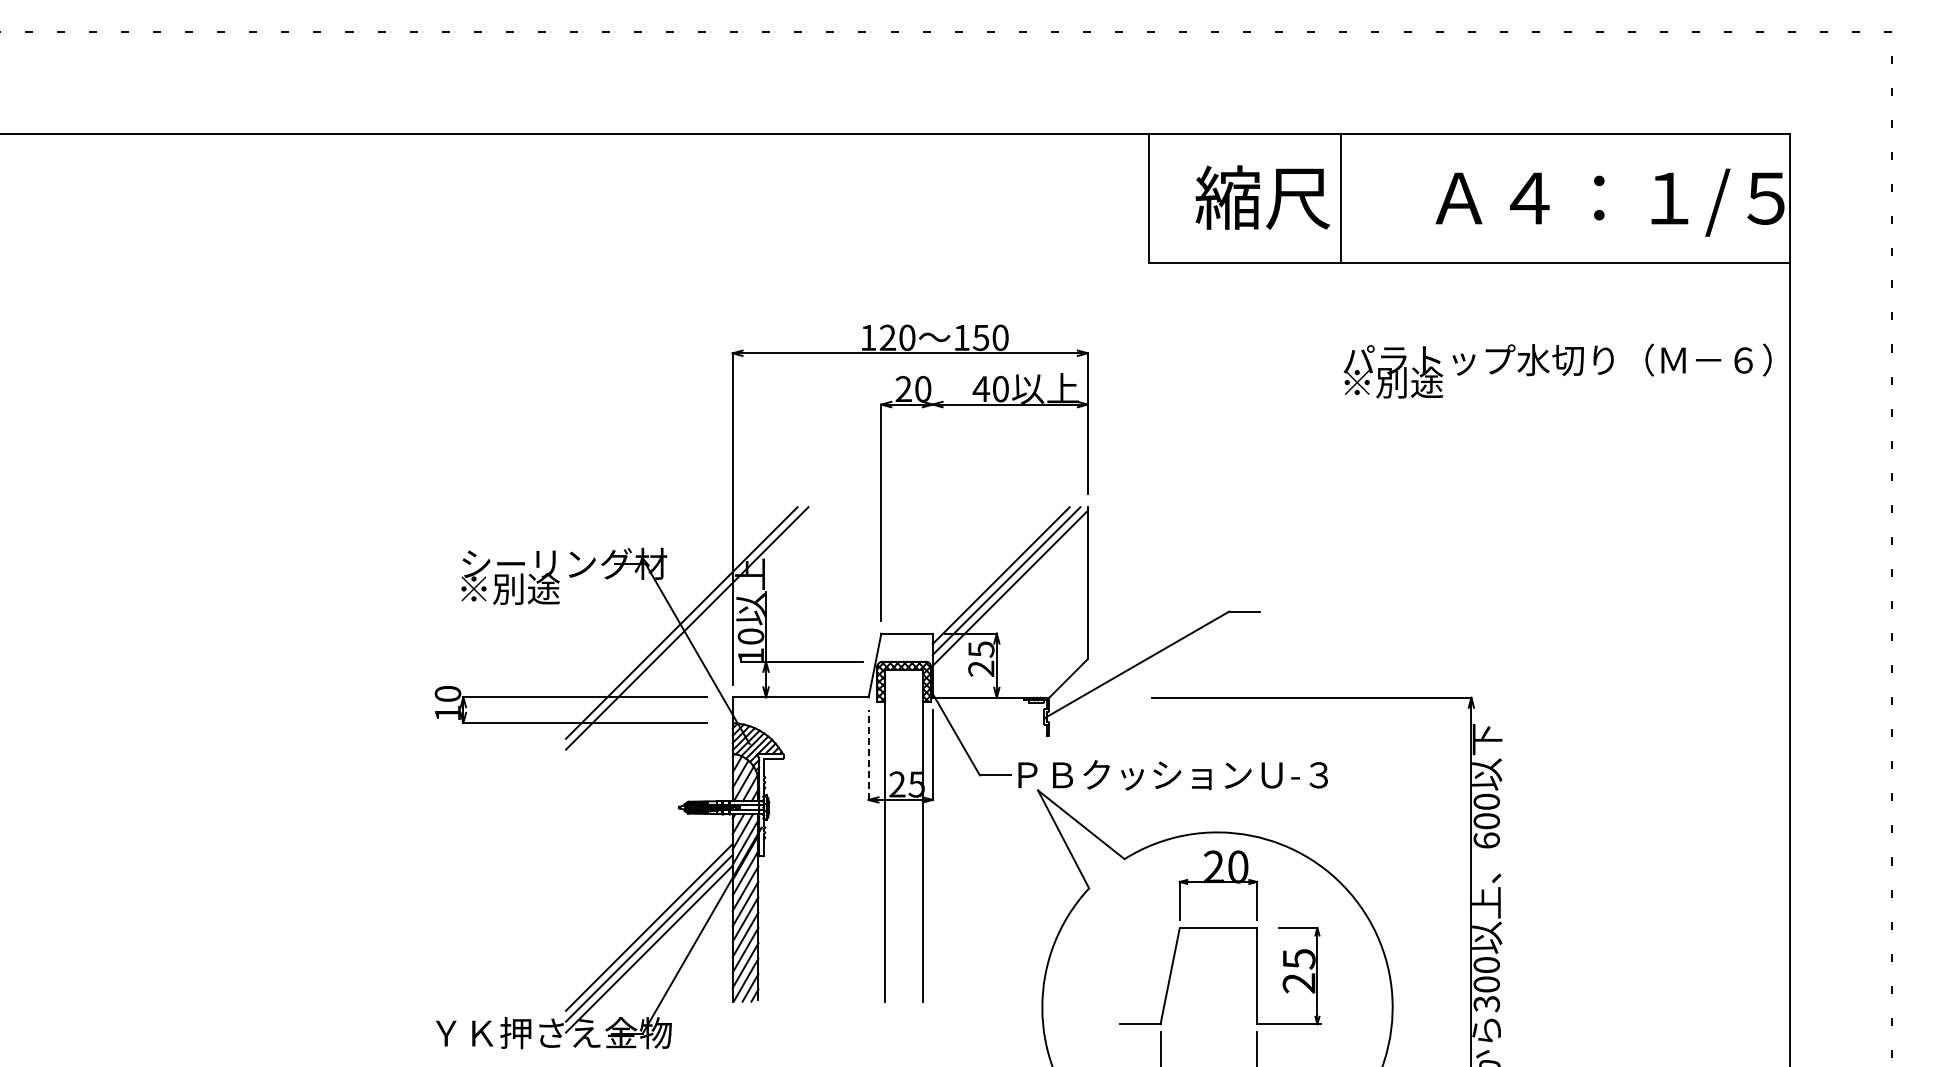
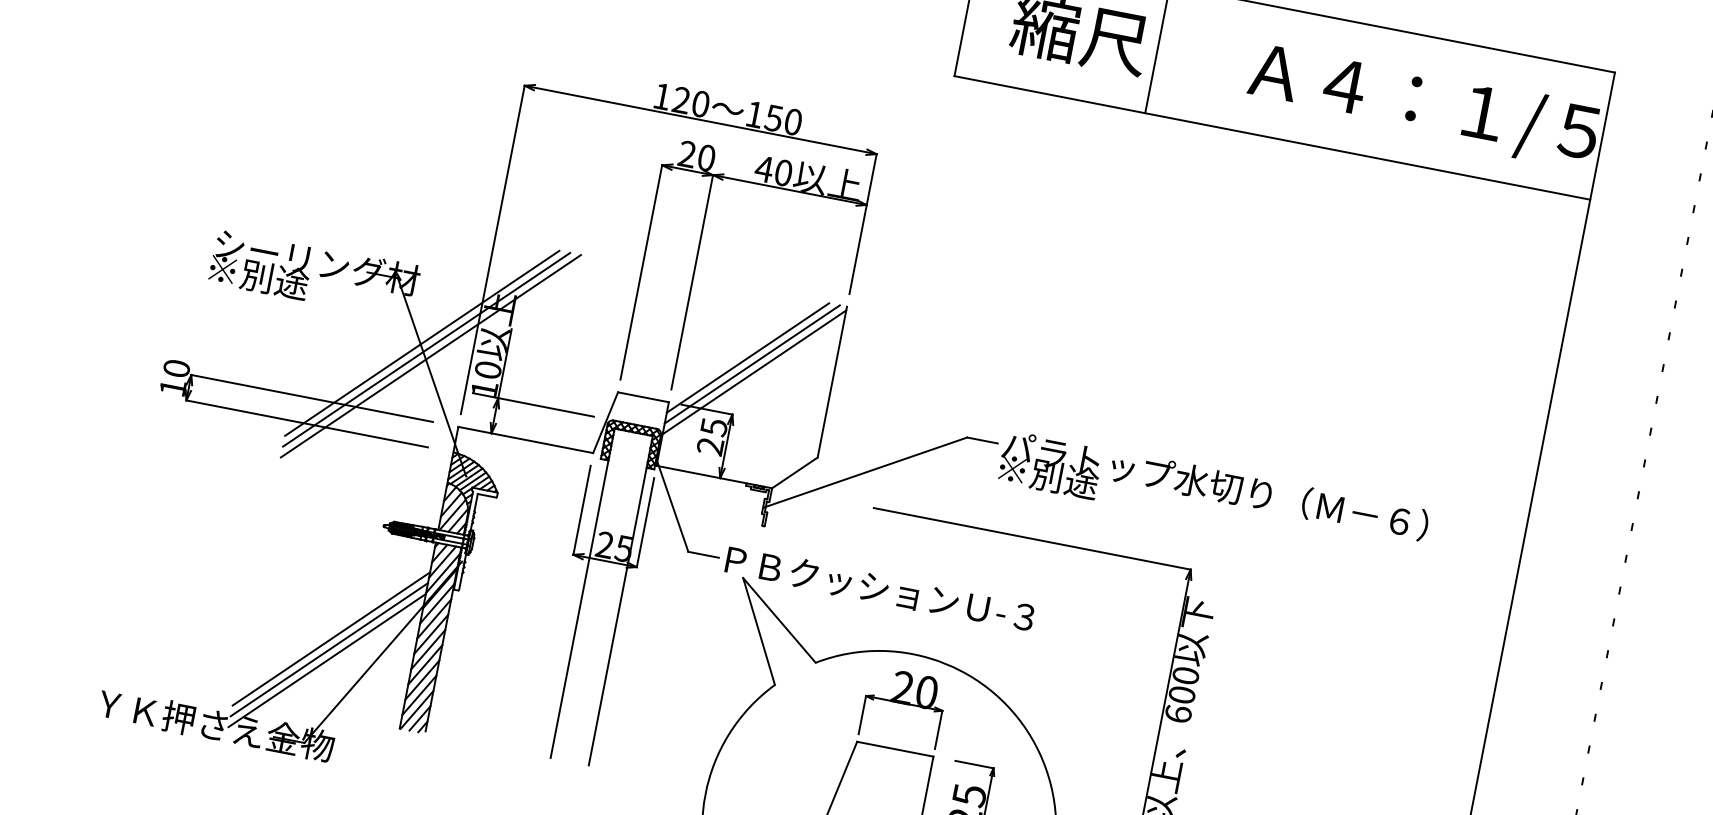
text: (1557, 370) -> (1213, 495), moved
line: (932, 512) -> (692, 282), added
line: (692, 633) -> (430, 355), added
line: (868, 755) -> (581, 510), dashed -> solid

